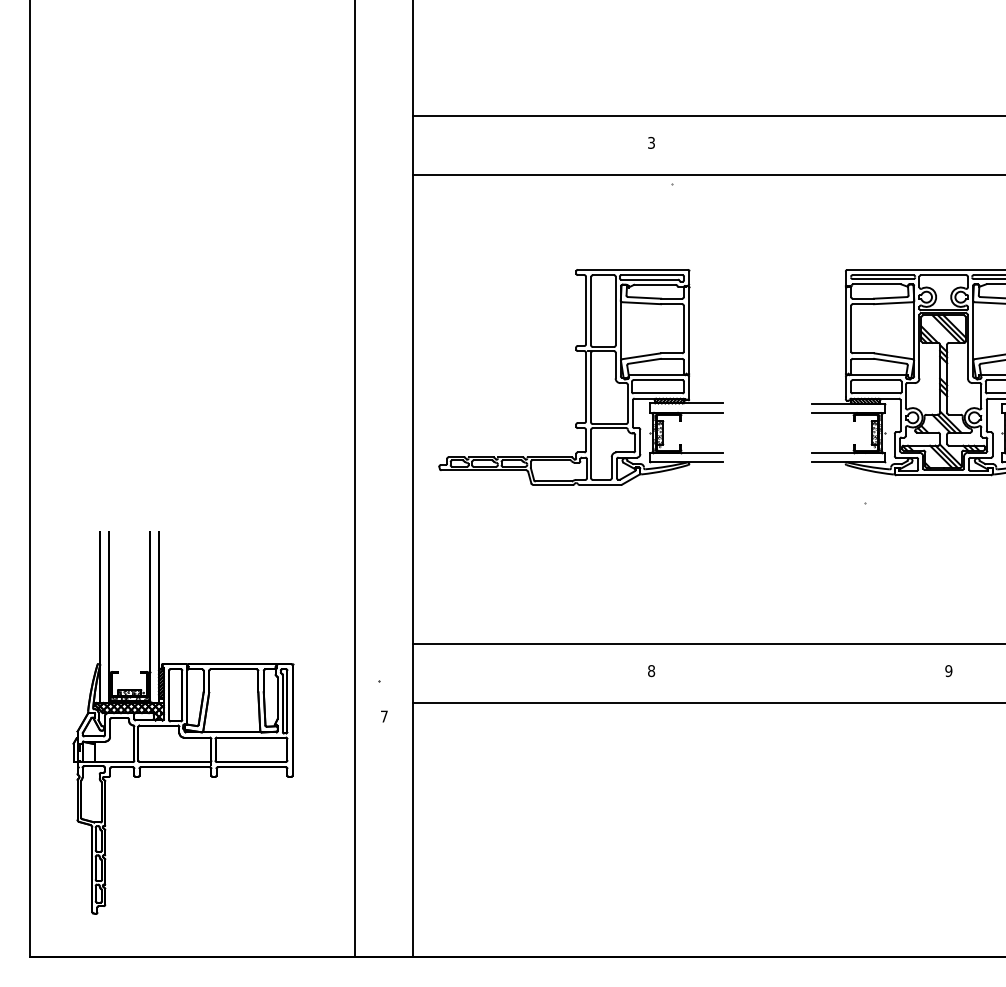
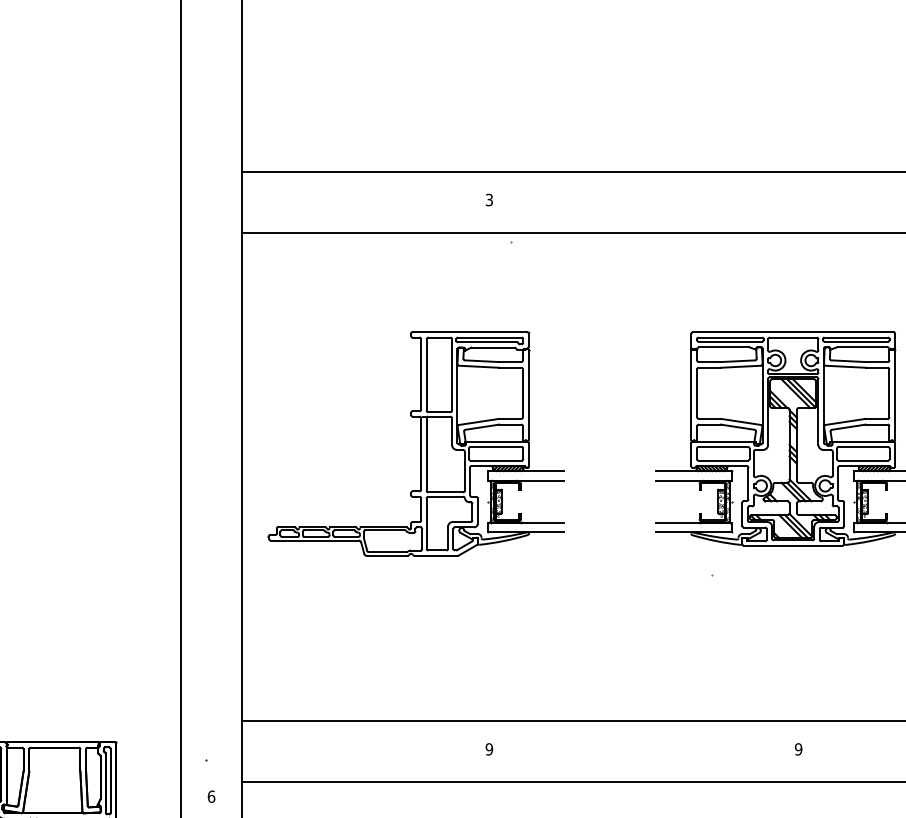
text: (651, 671) -> (489, 749), 8 -> 9
text: (384, 716) -> (211, 796), 7 -> 6

